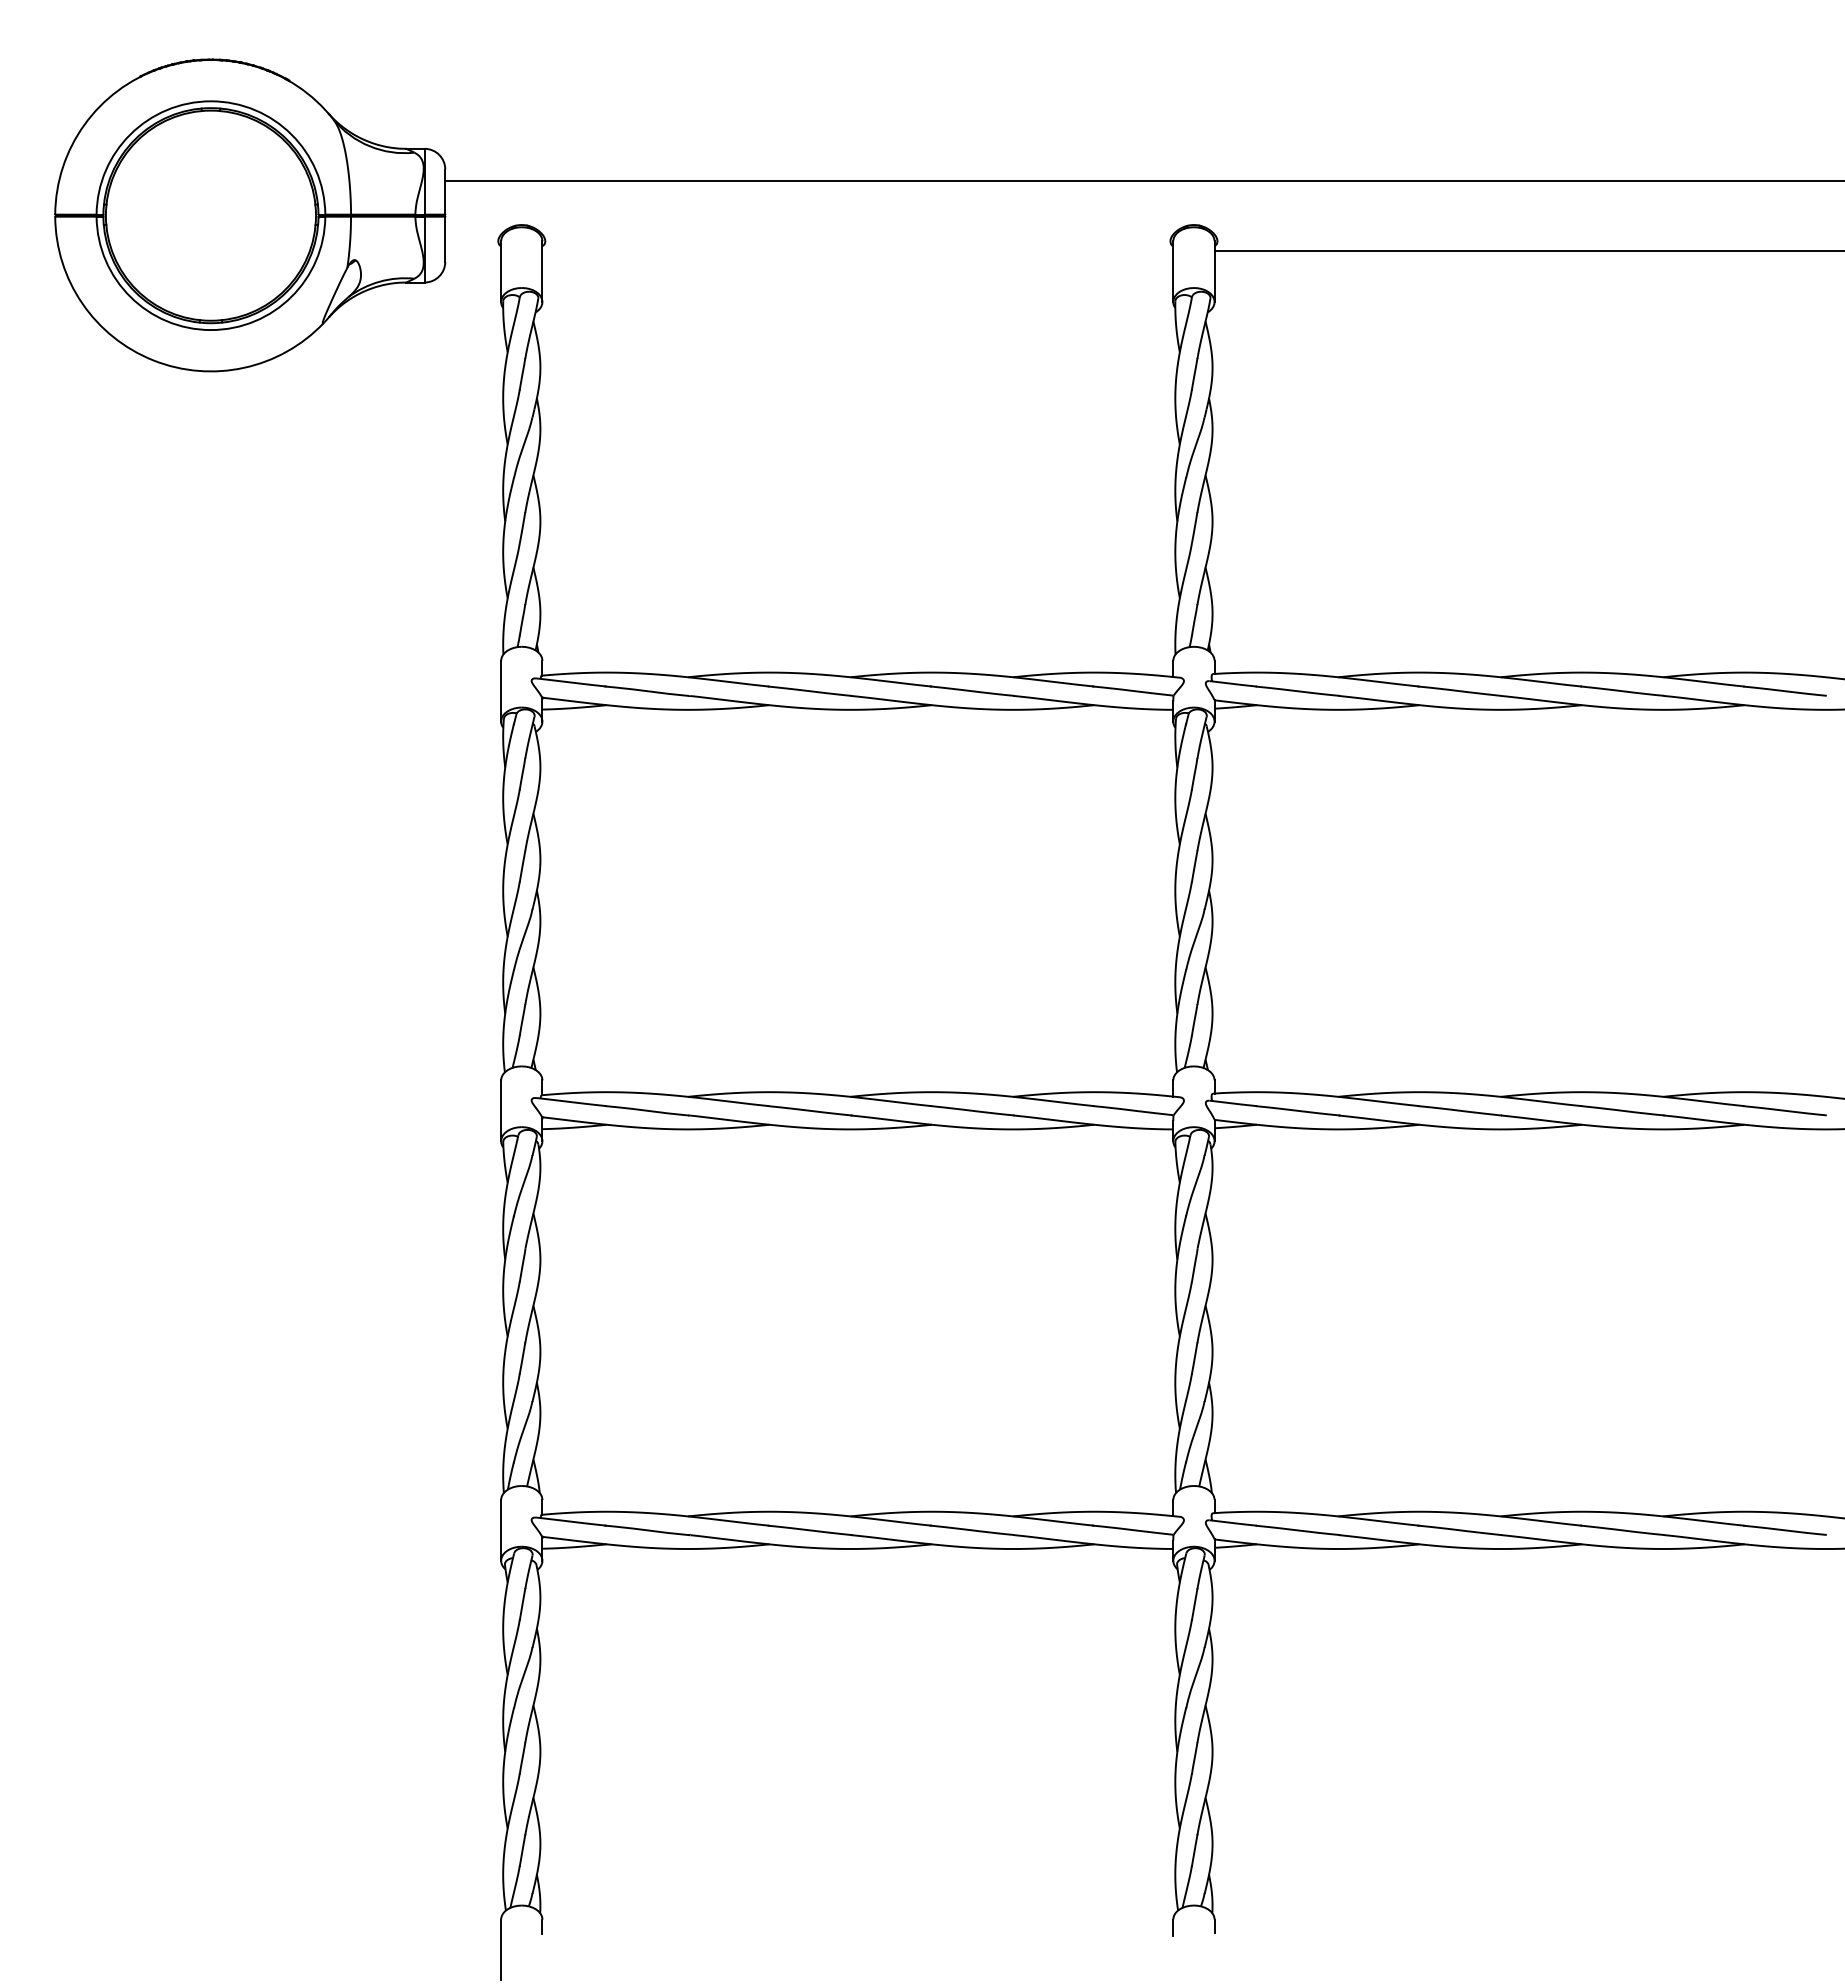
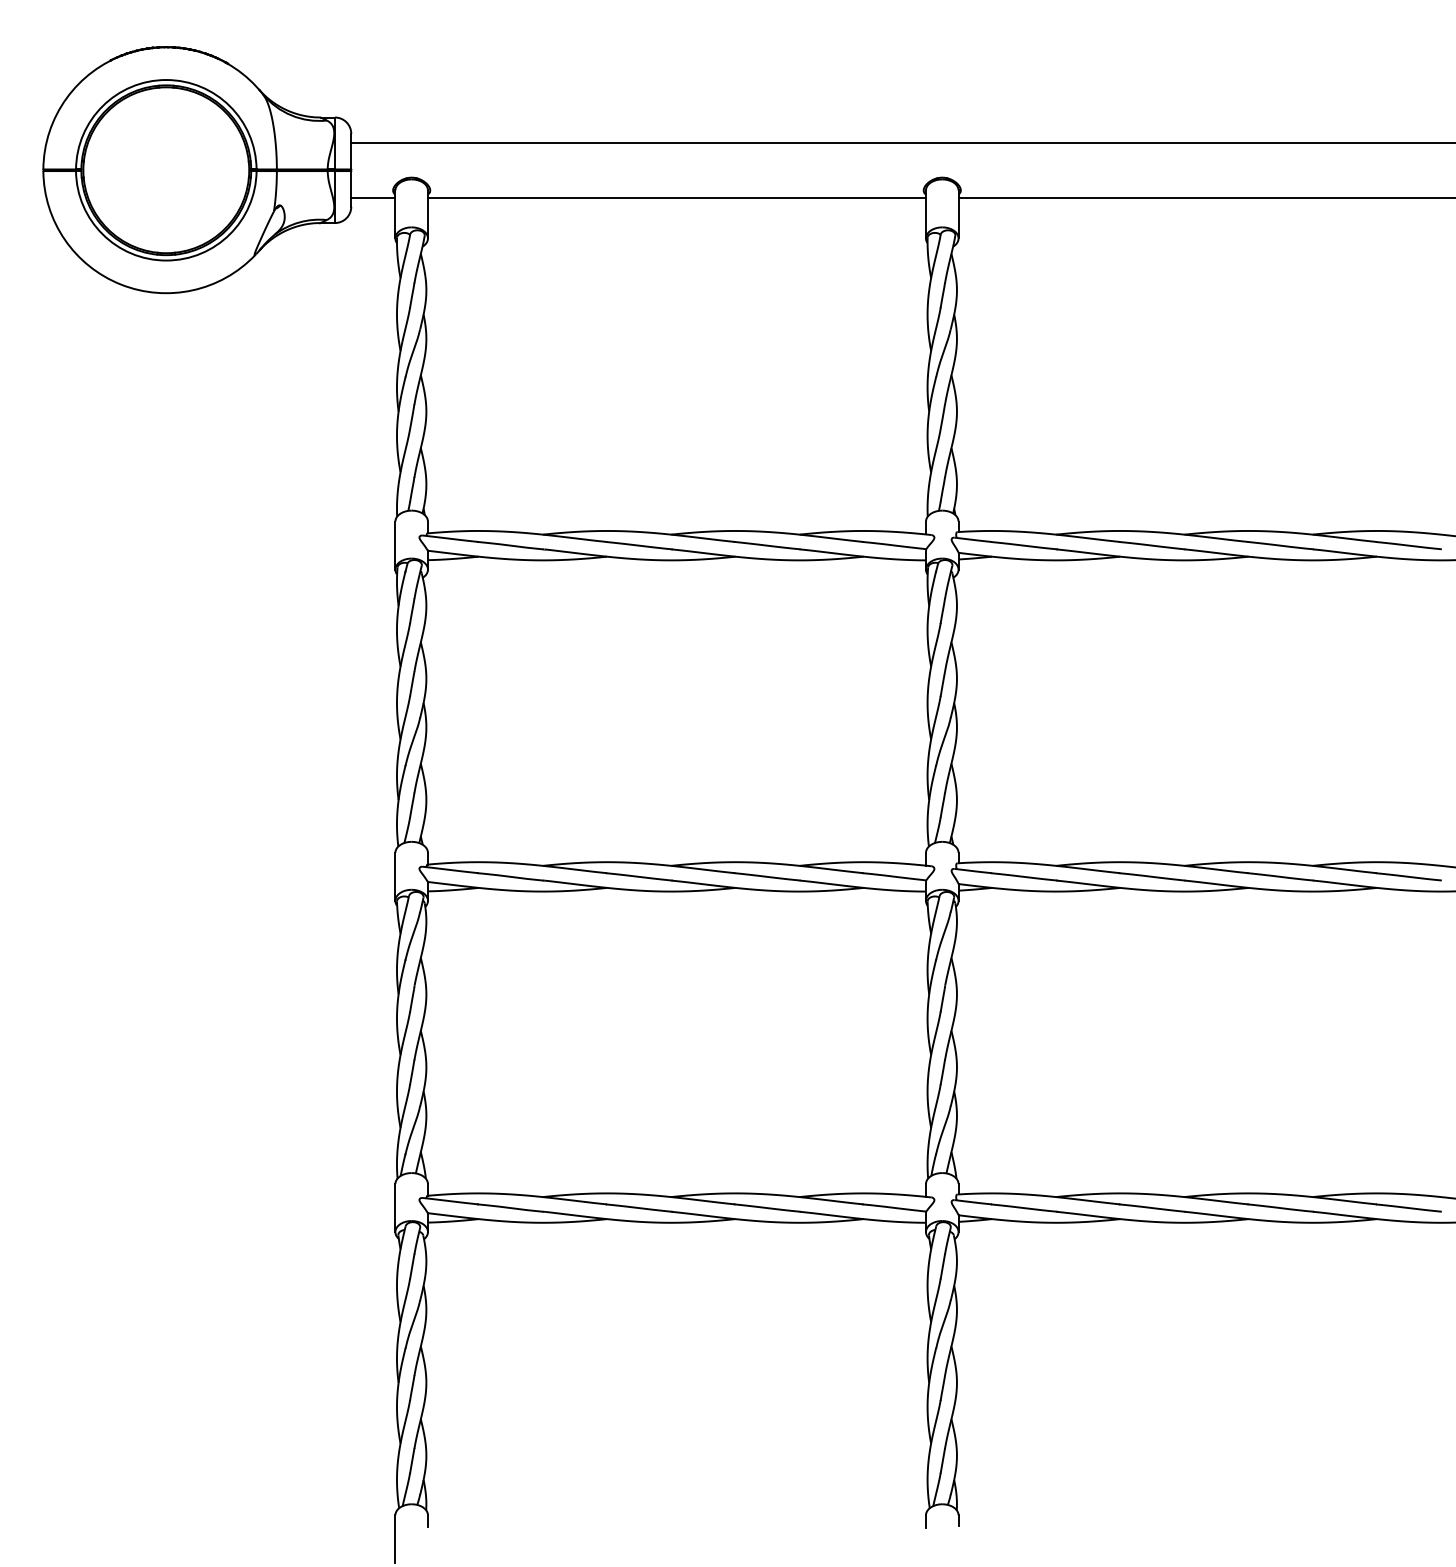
line: (473, 250) -> (373, 197), added
line: (857, 250) -> (676, 197), added

